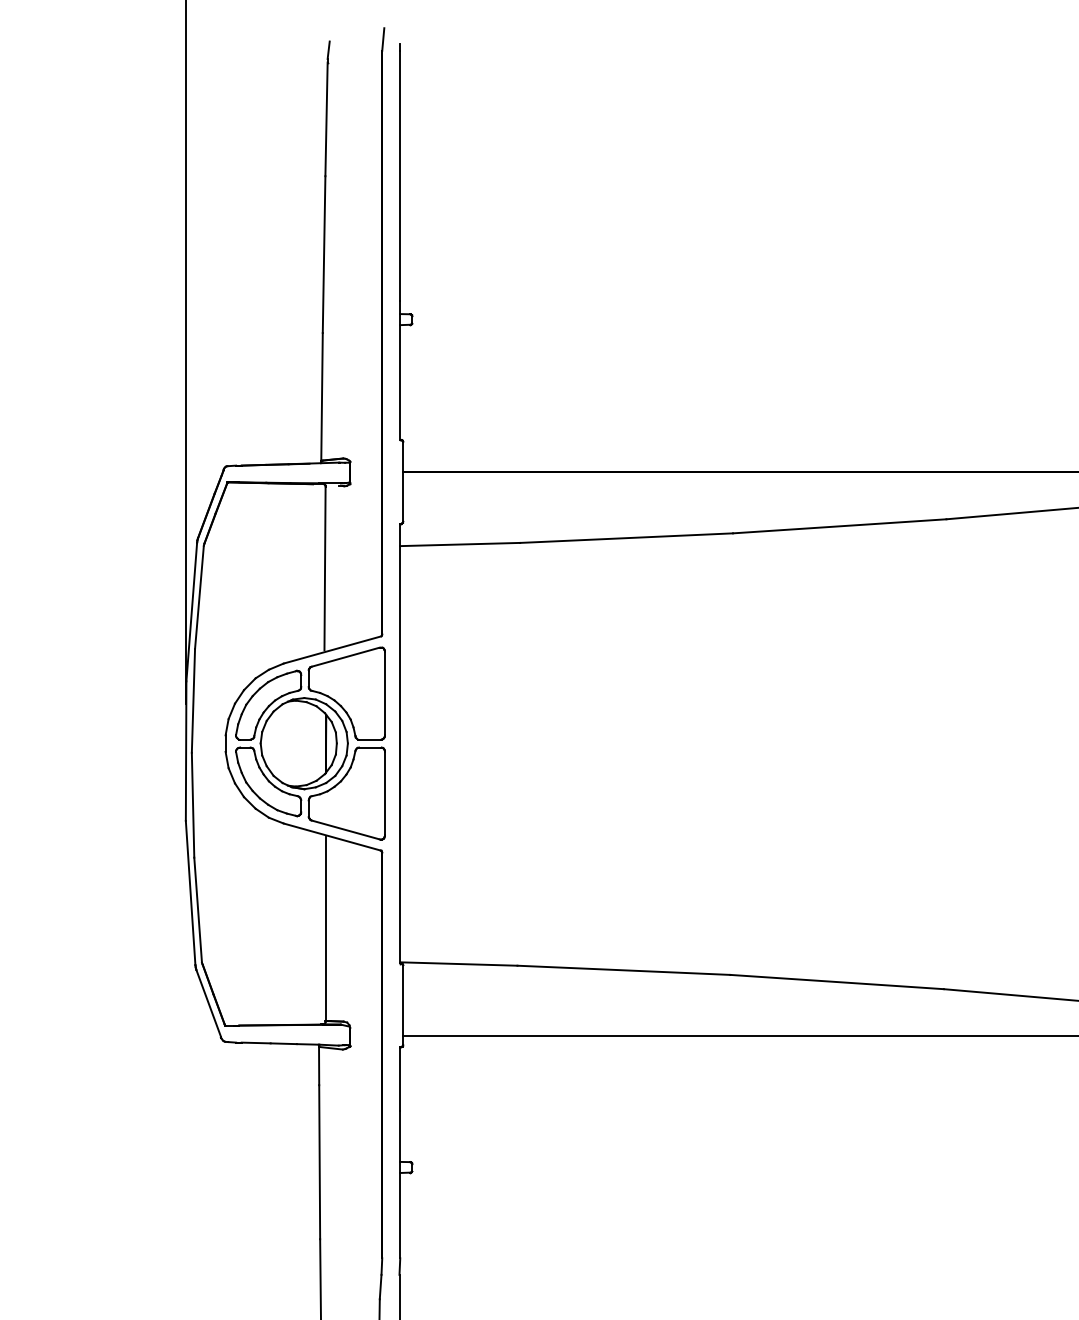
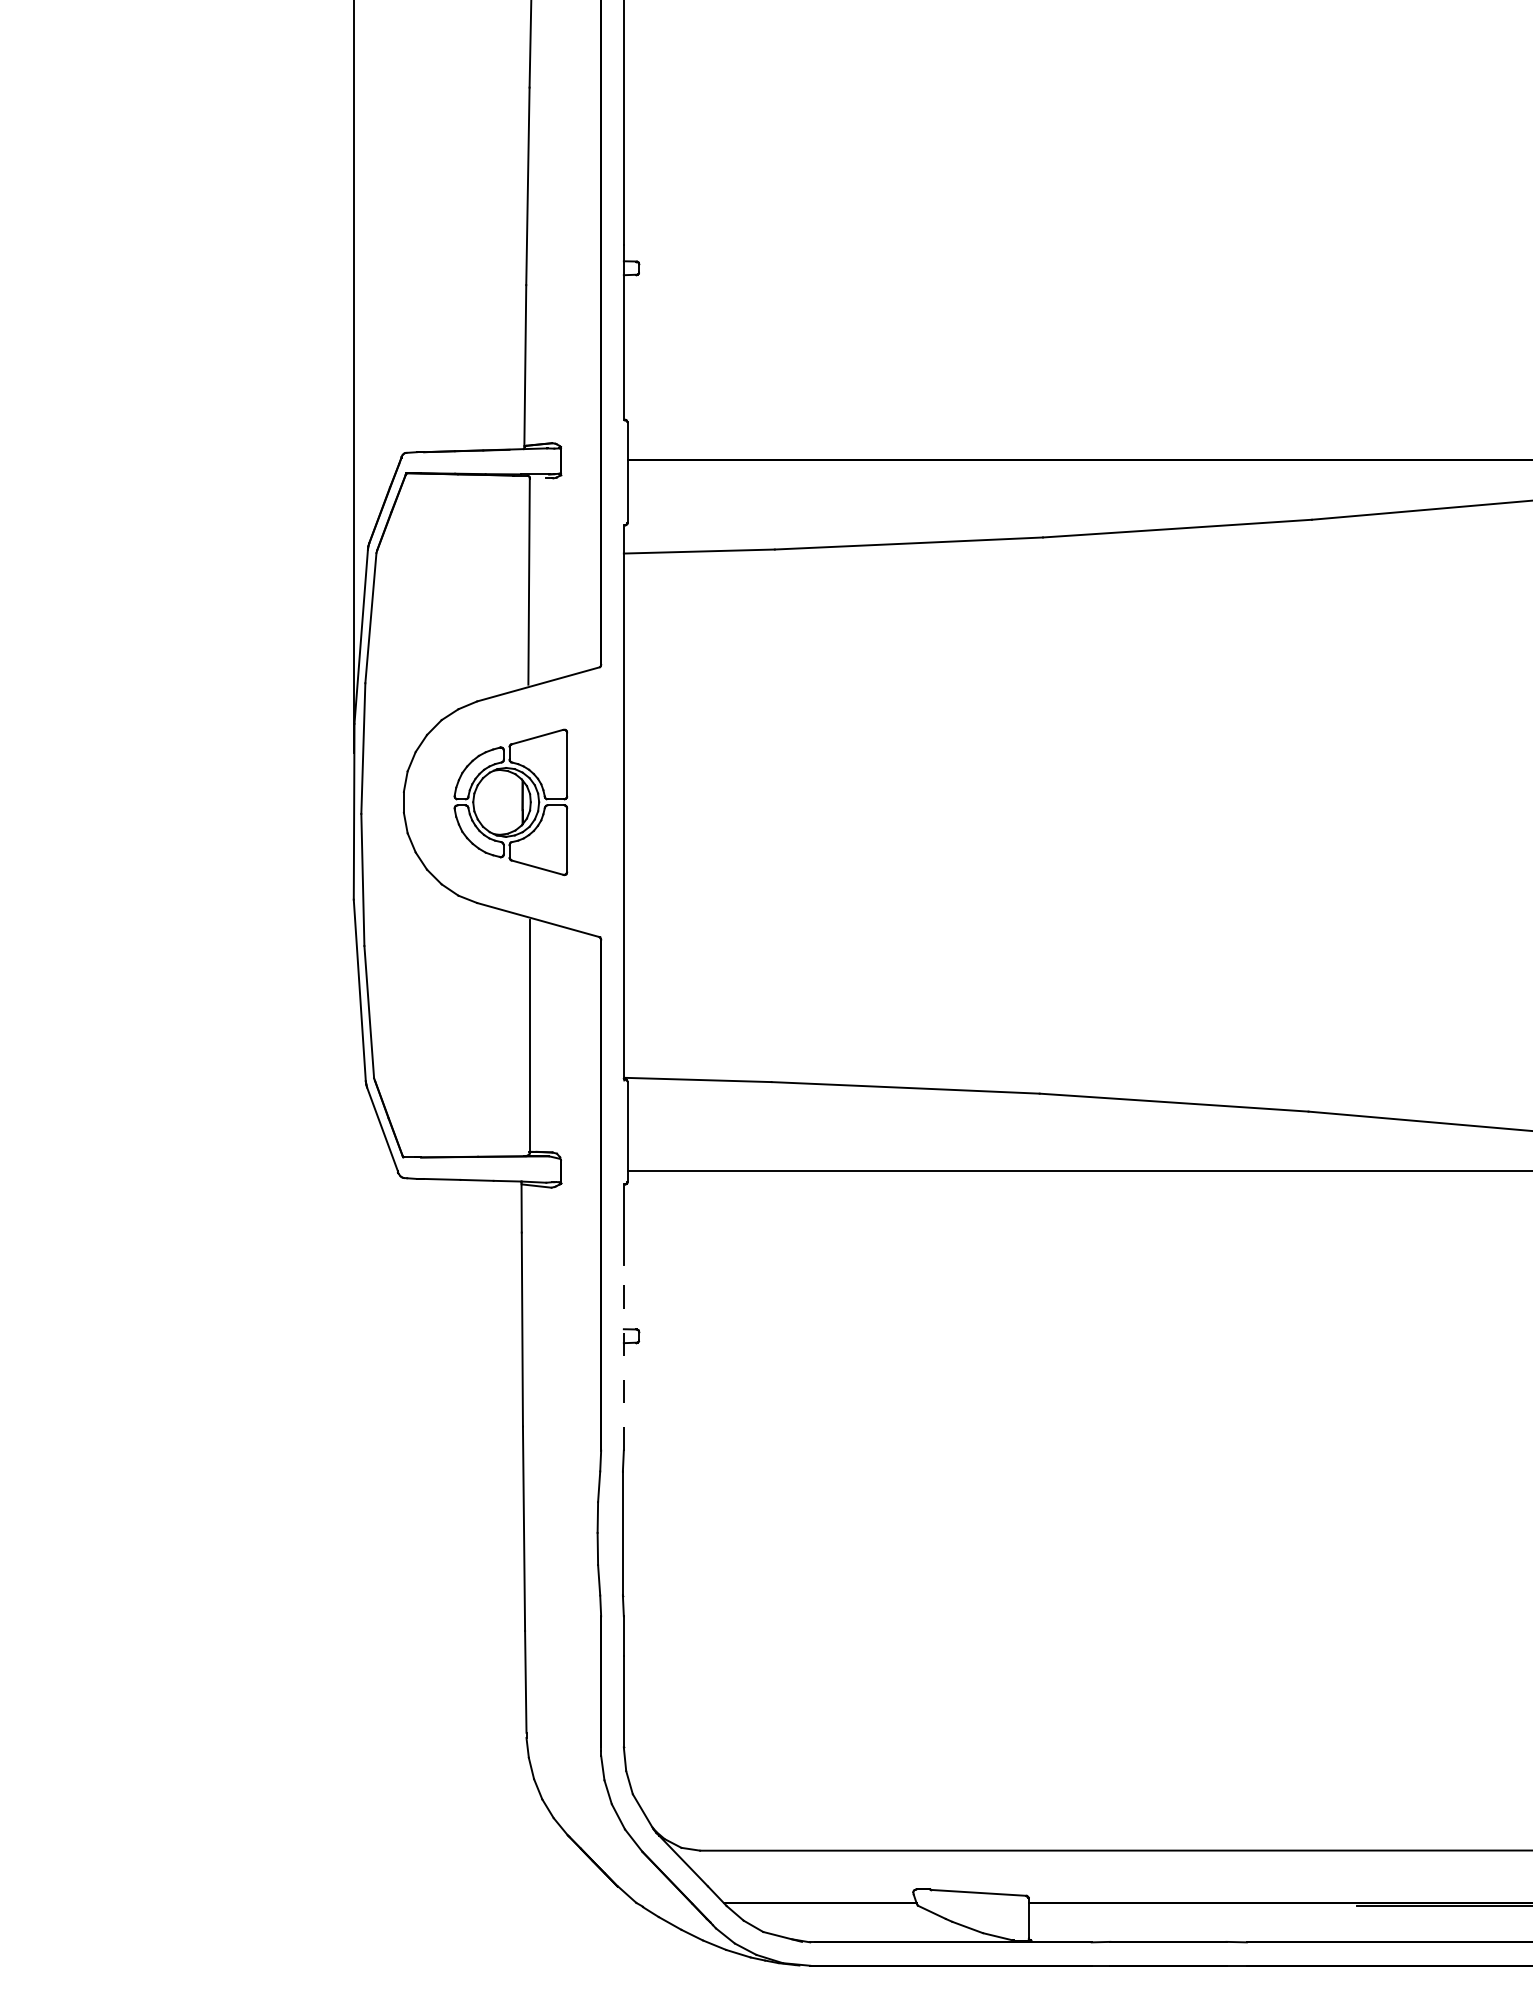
part: (310, 743) -> (510, 802), size x0.6
line: (399, 1184) -> (623, 1357), solid -> dashed

